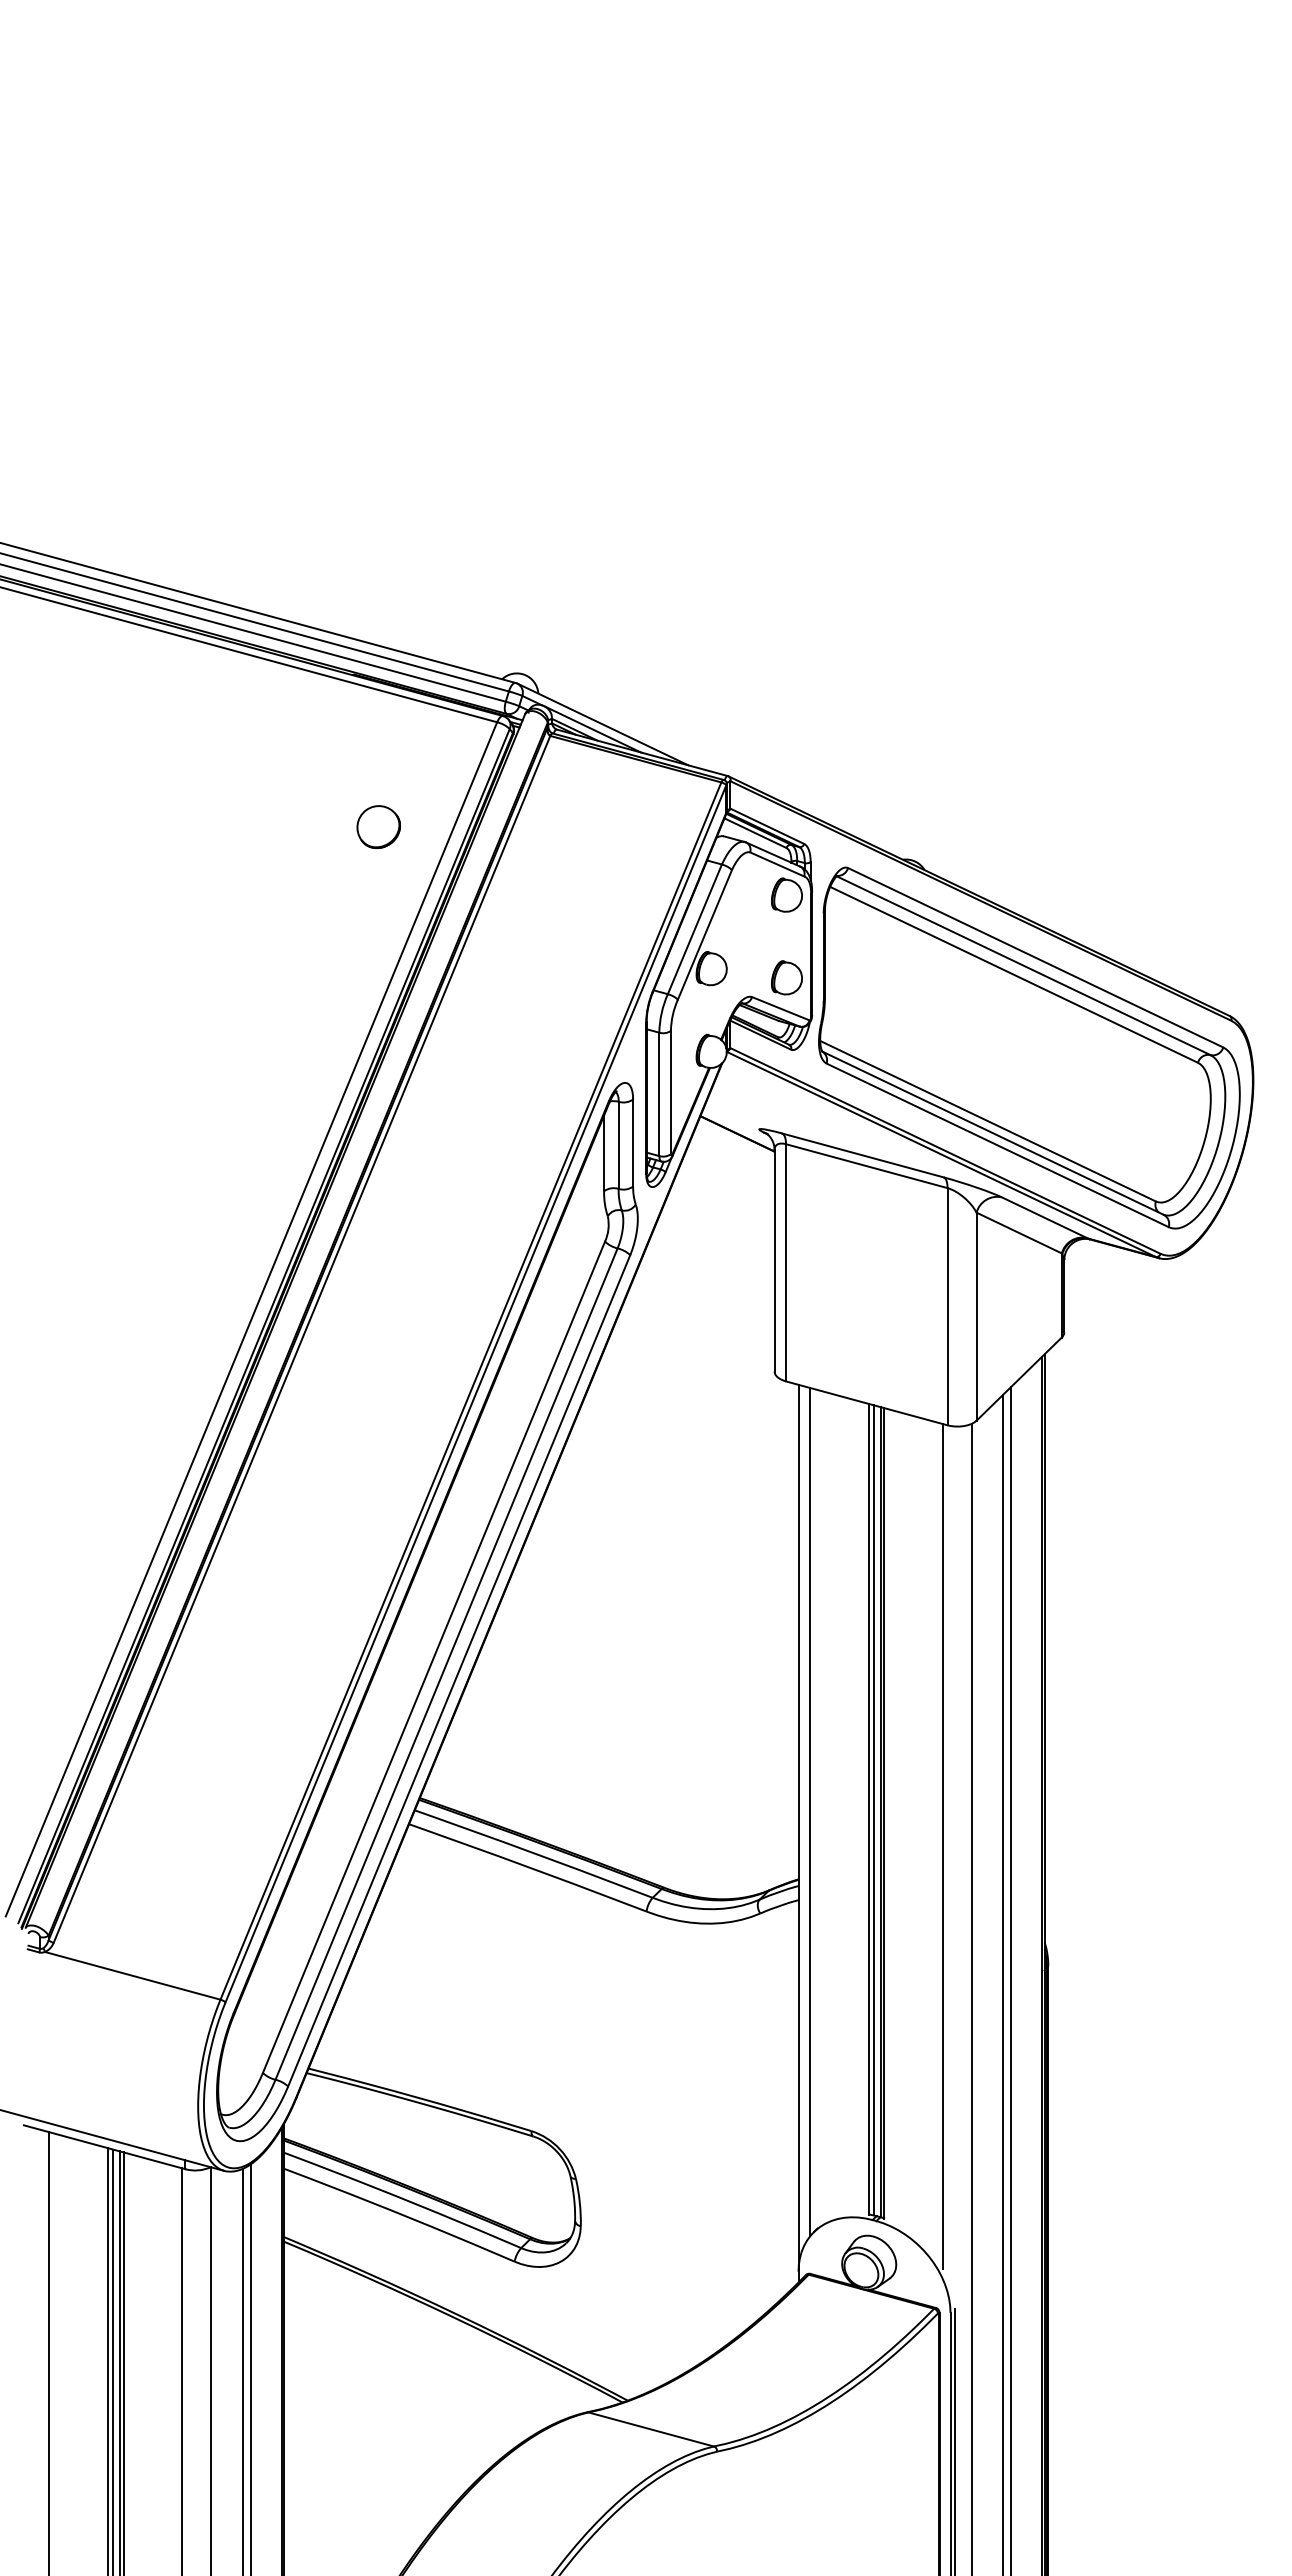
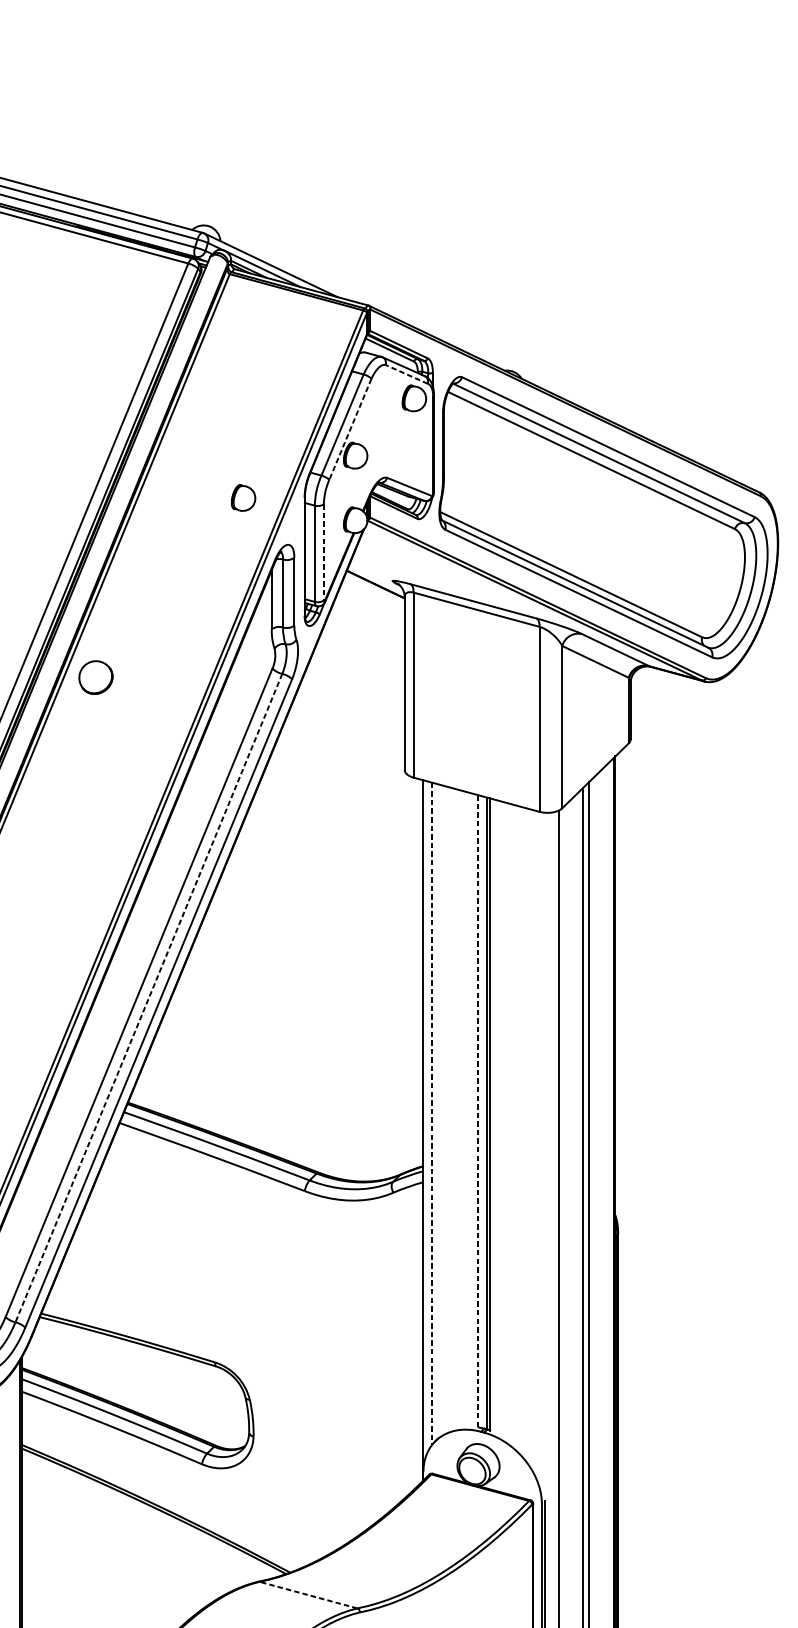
part: (378, 827) -> (95, 677), moved
line: (777, 864) -> (407, 374), solid -> dashed
line: (704, 935) -> (350, 429), solid -> dashed
part: (786, 977) -> (243, 497), moved
line: (670, 1092) -> (323, 552), solid -> dashed
line: (446, 1664) -> (148, 998), solid -> dashed
line: (868, 1809) -> (477, 1111), solid -> dashed
line: (873, 1810) -> (481, 1112), removed
line: (809, 1812) -> (431, 1113), solid -> dashed
line: (943, 1846) -> (536, 1140), removed
line: (651, 2429) -> (308, 1595), solid -> dashed

